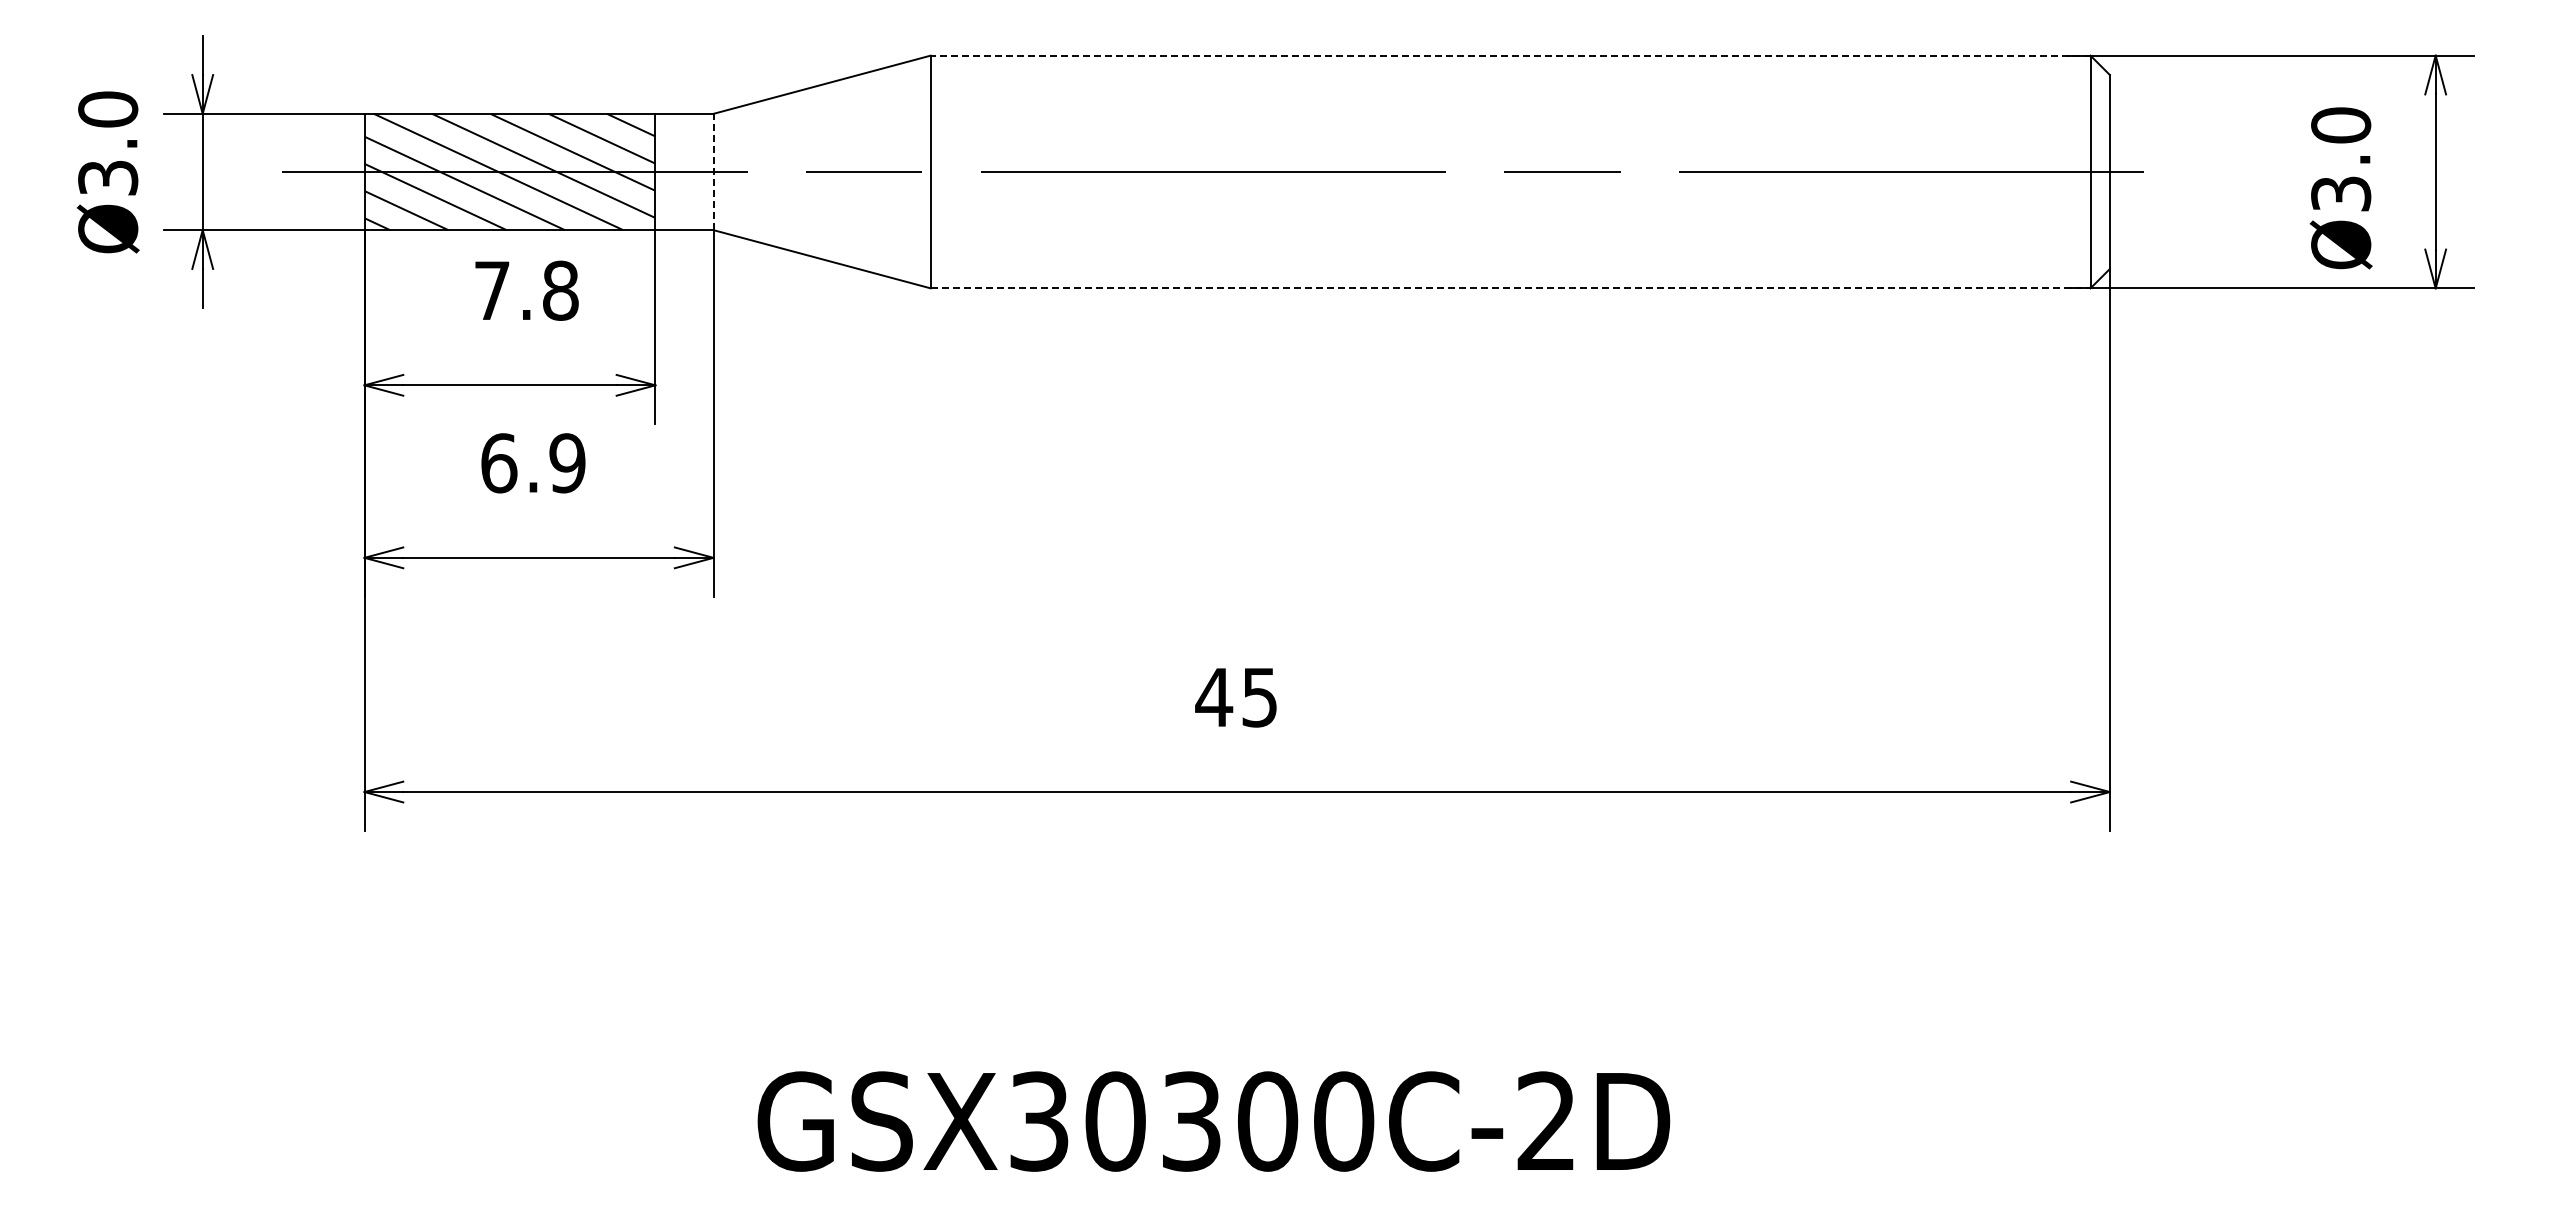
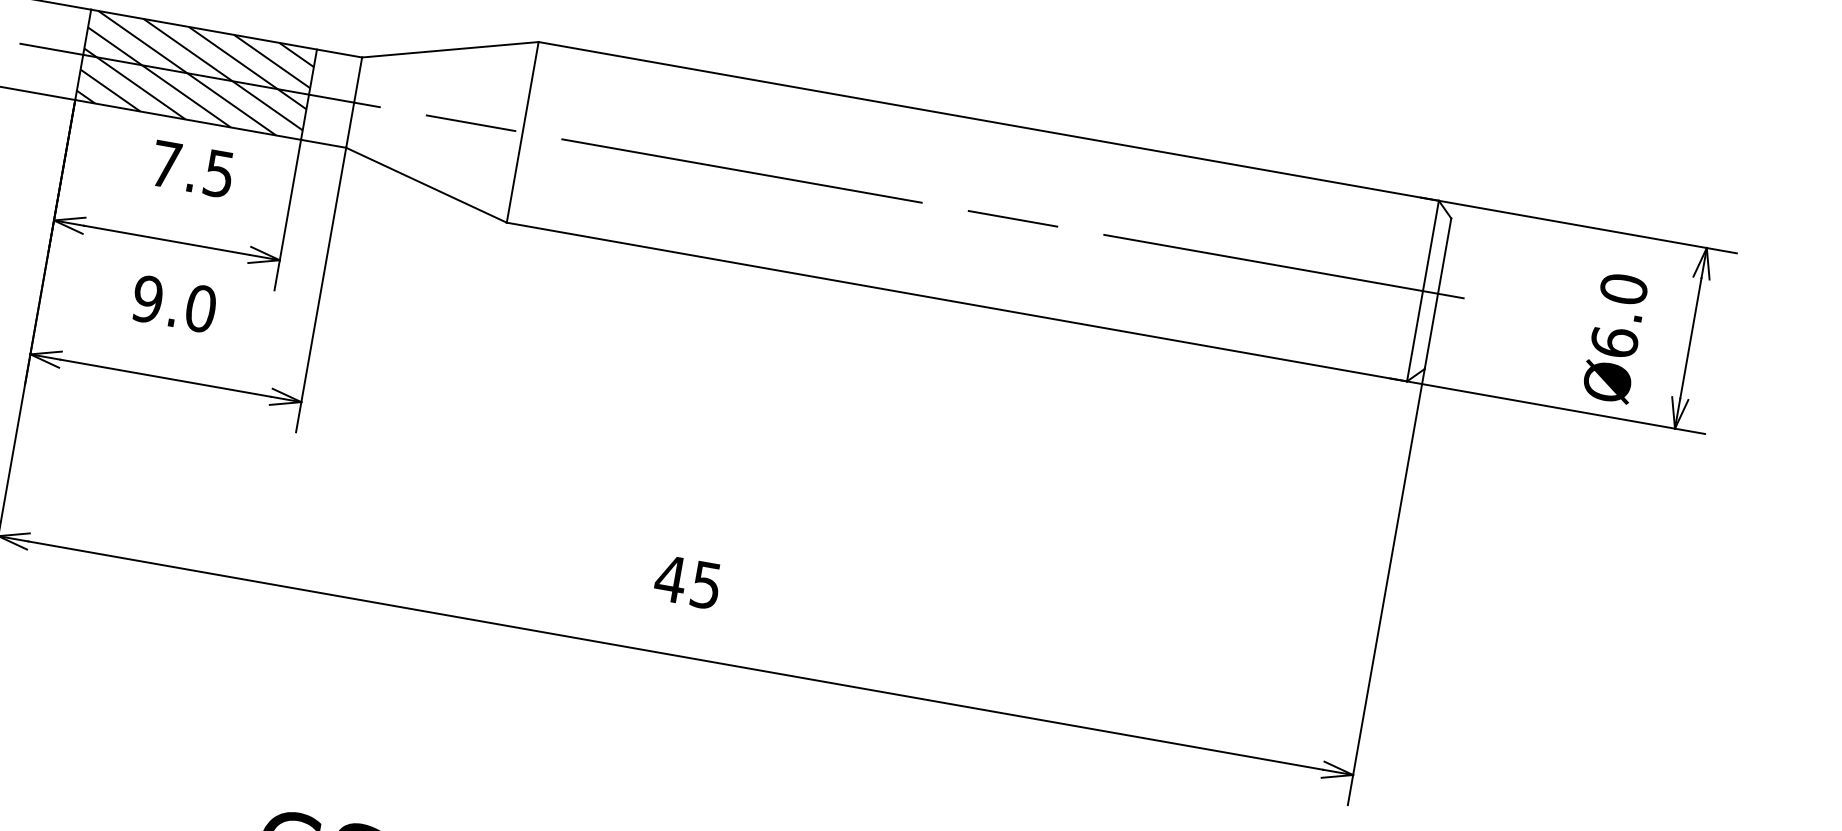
line: (1510, 55) -> (988, 121), dashed -> solid
line: (713, 171) -> (354, 102), dashed -> solid
text: (2341, 193) -> (1614, 342), Ø3.0 -> Ø6.0
line: (1510, 288) -> (956, 302), dashed -> solid
text: (560, 290) -> (219, 173), 7.8 -> 7.5
text: (533, 463) -> (174, 304), 6.9 -> 9.0

